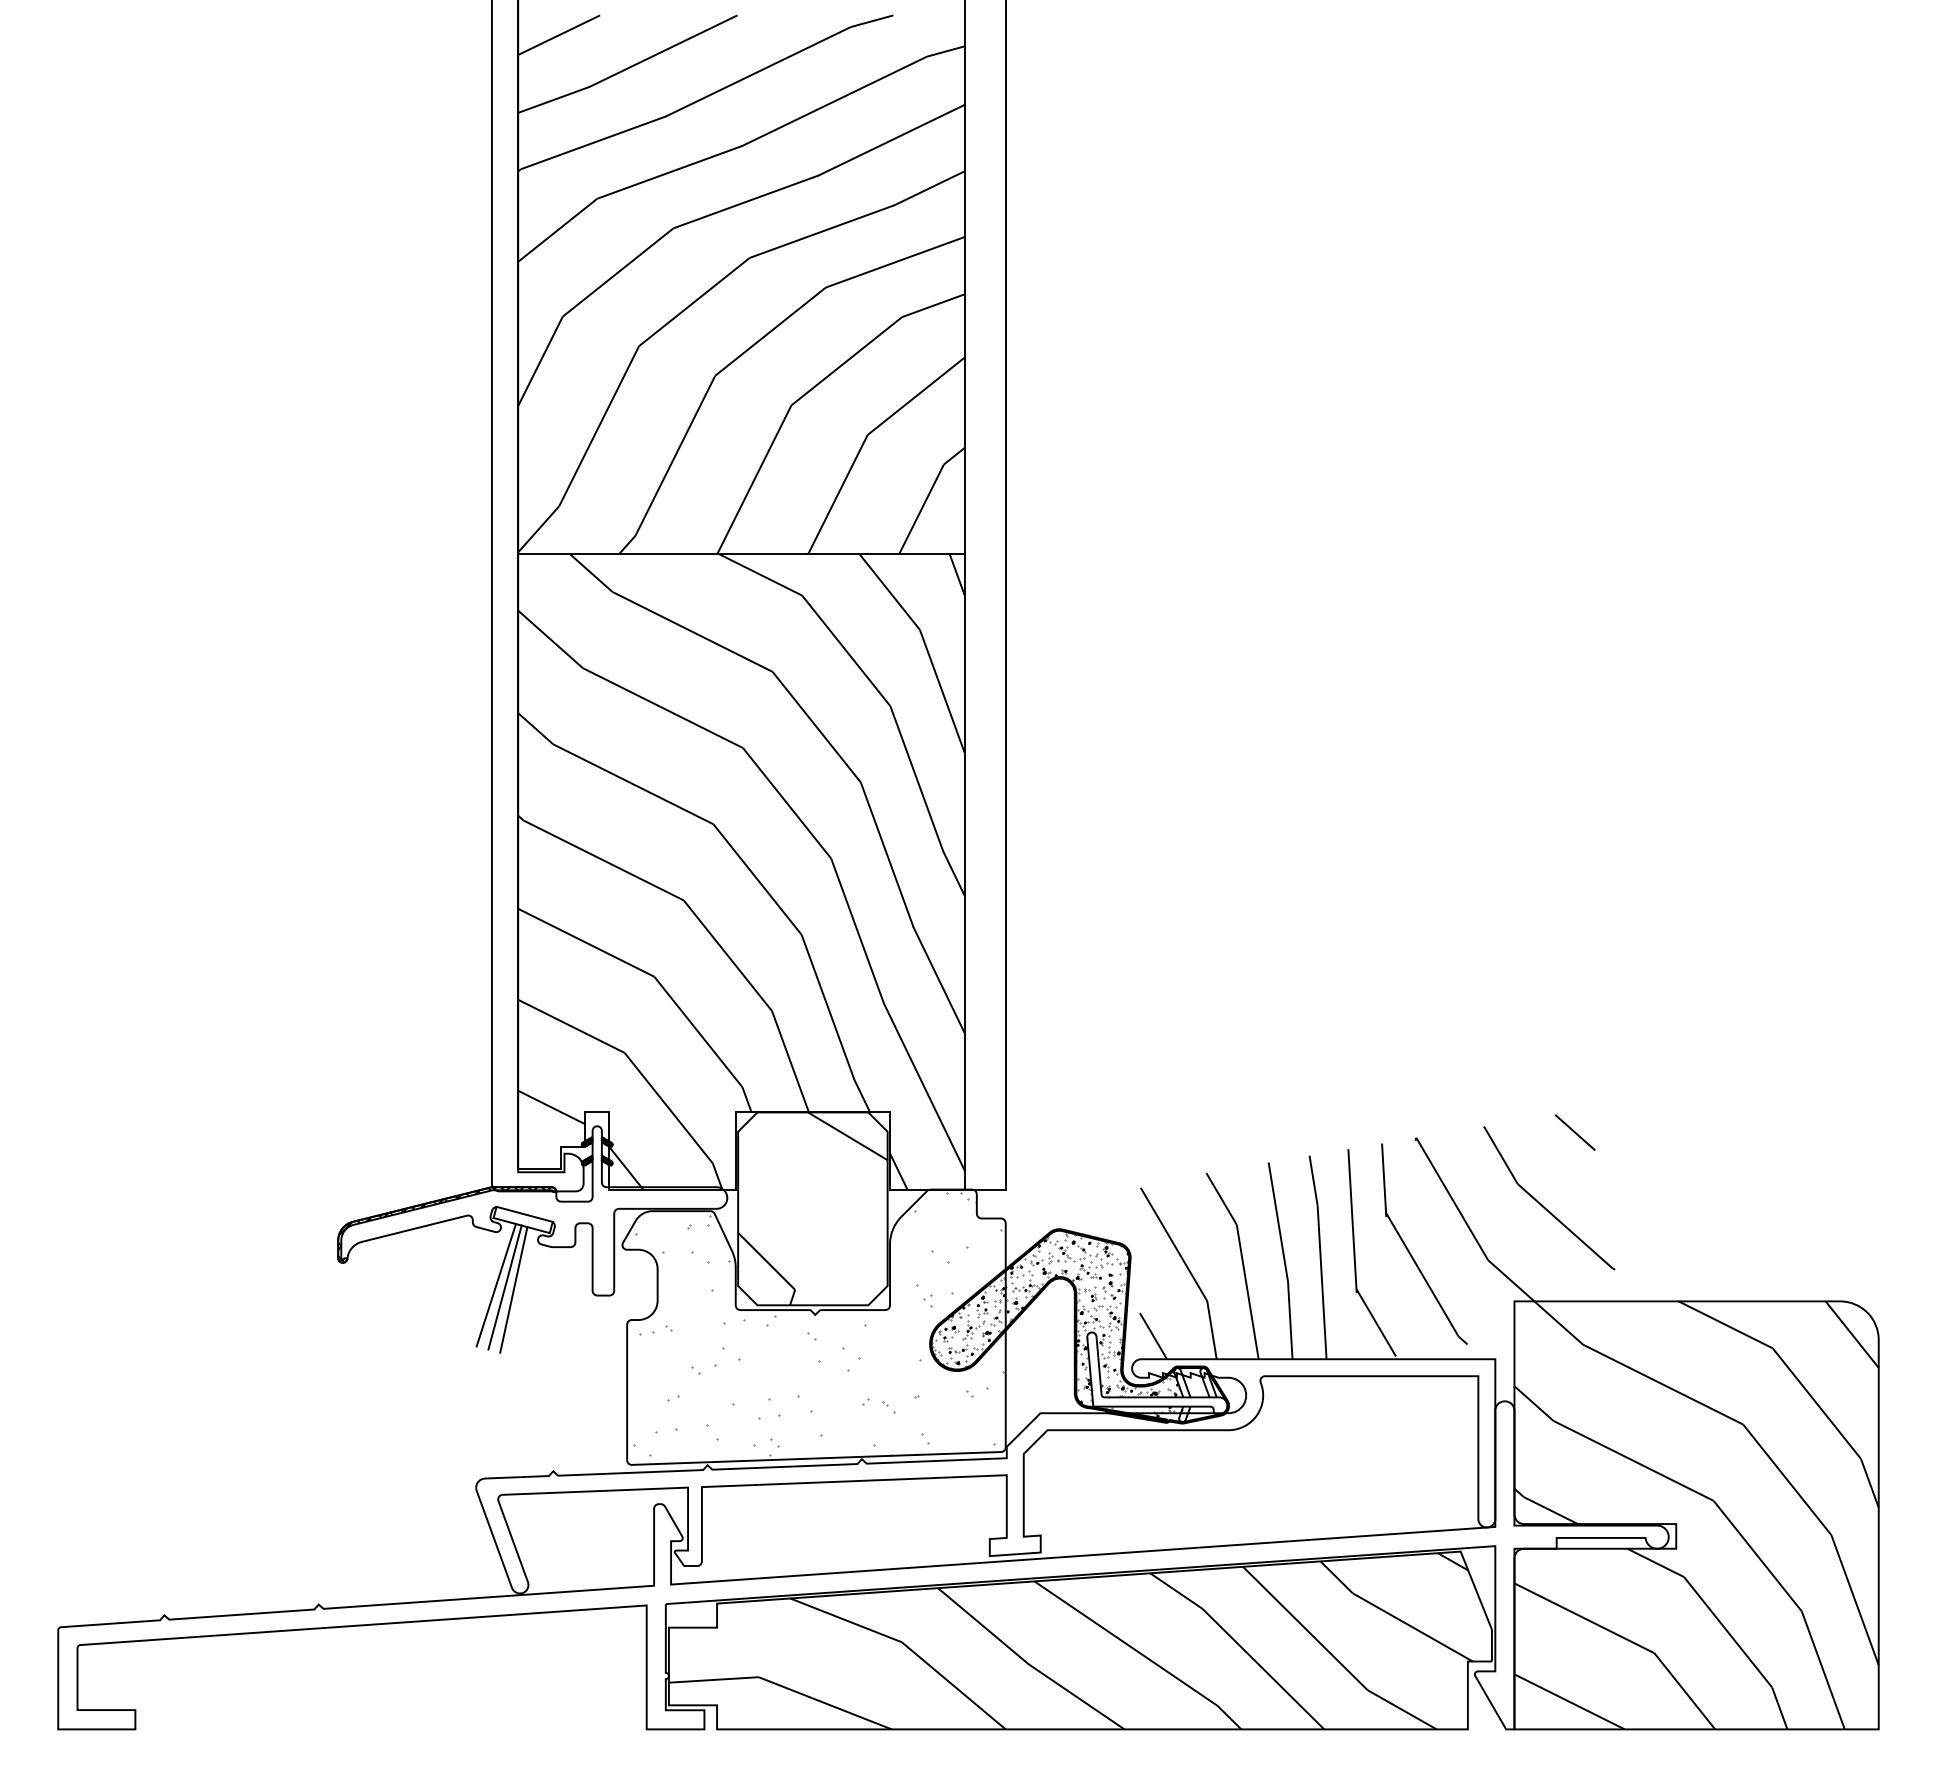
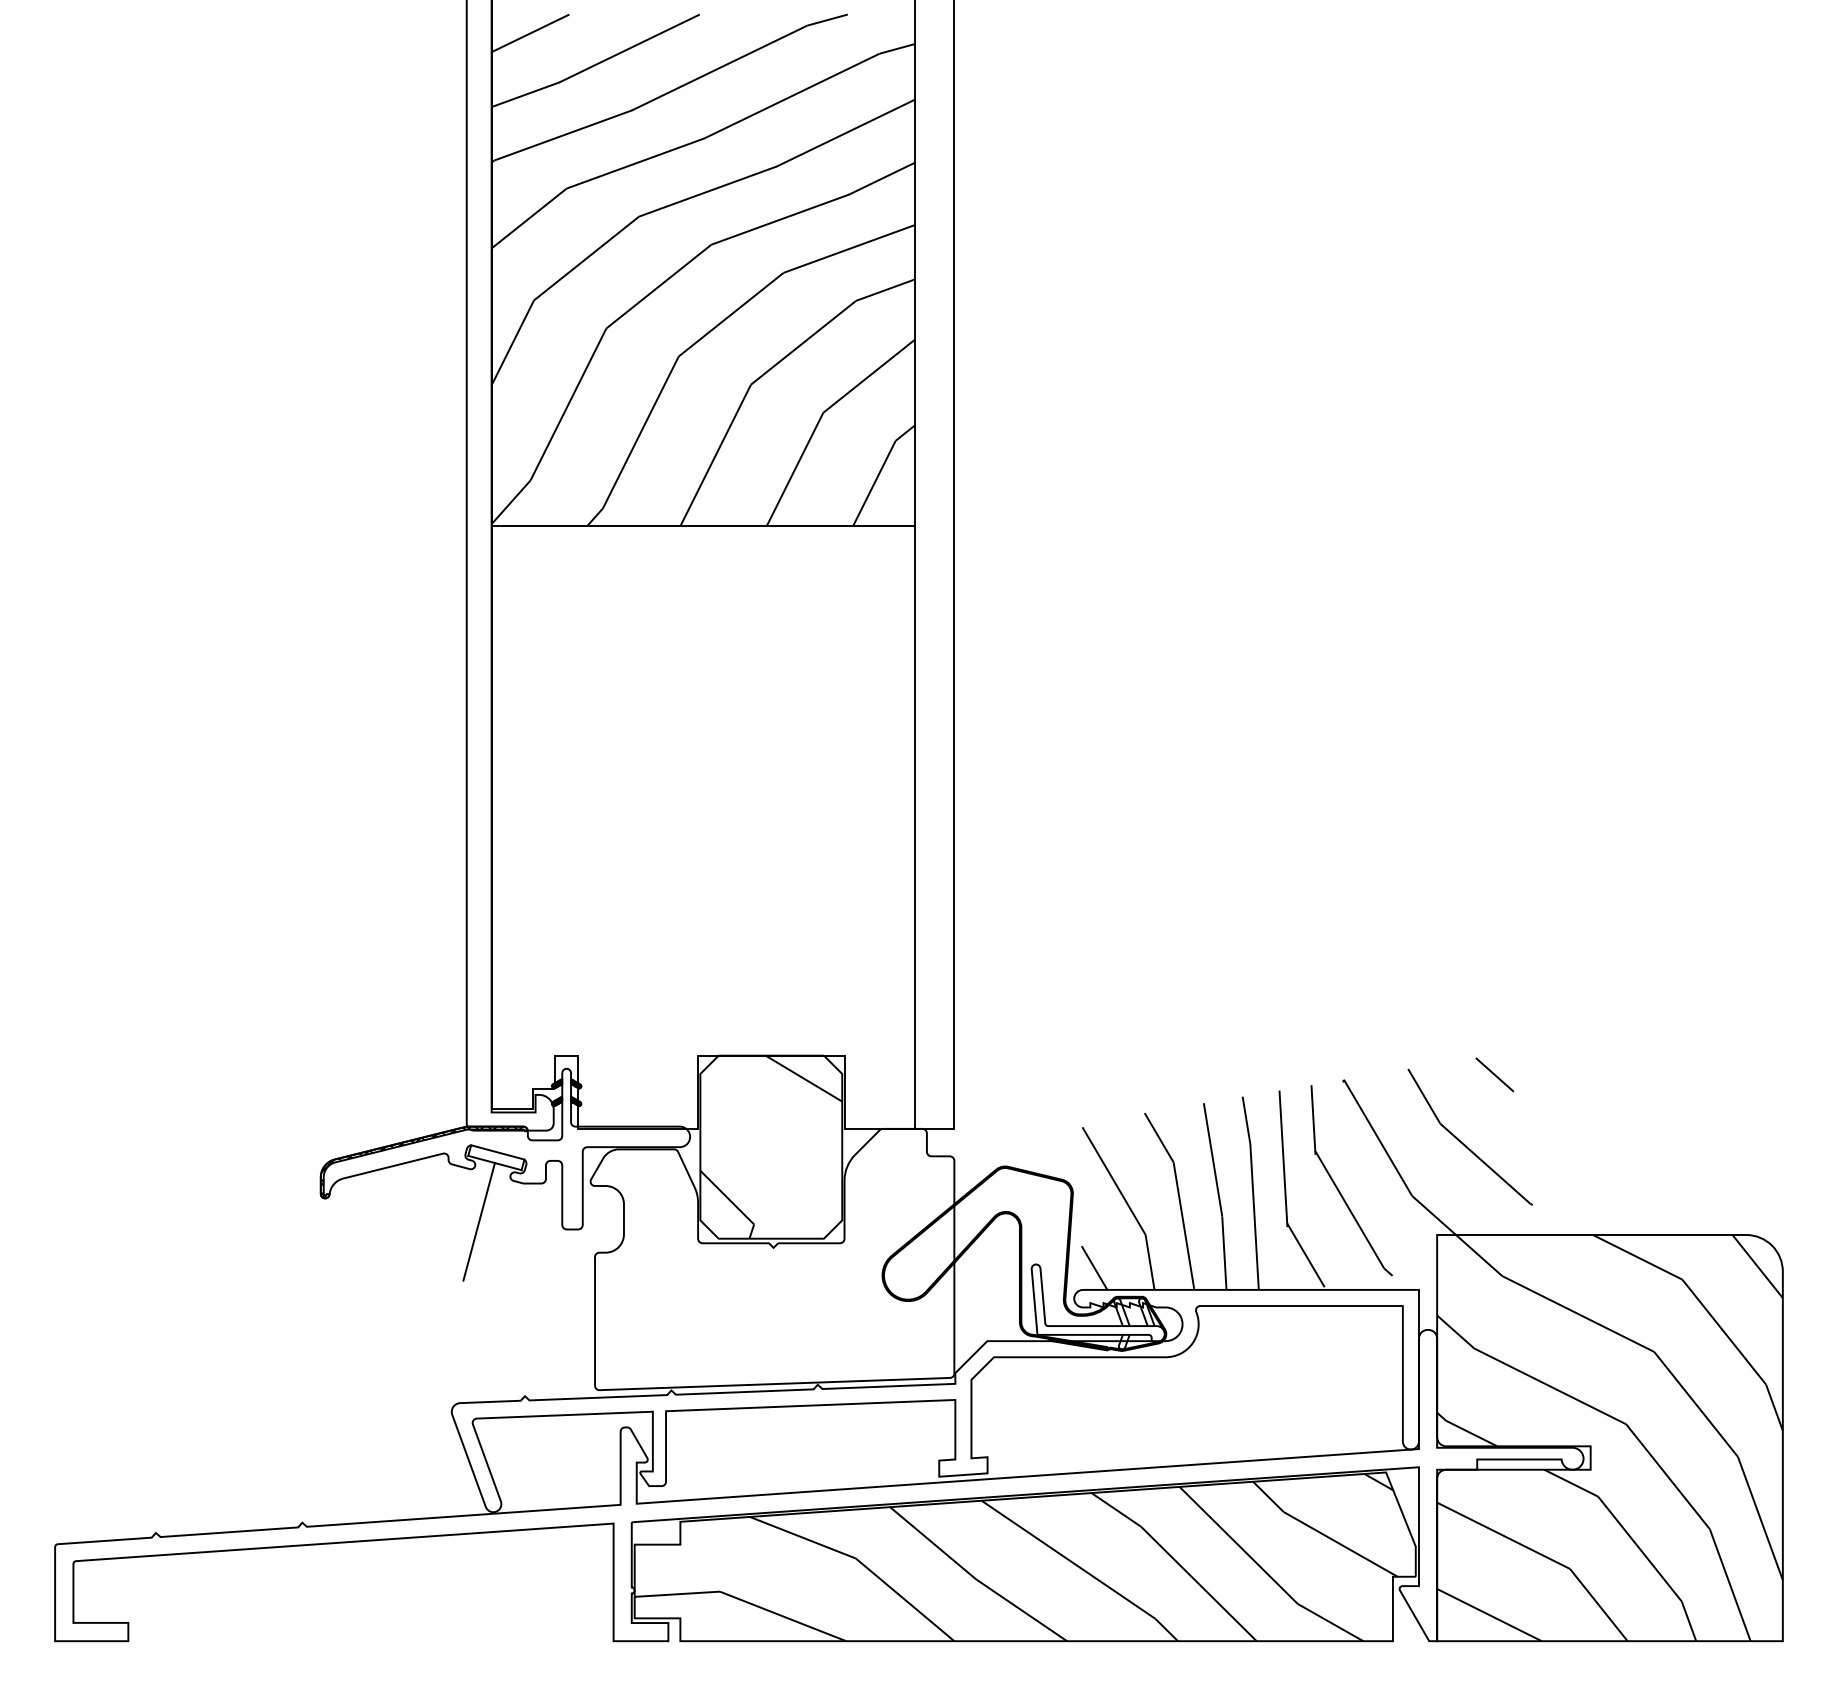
hatch: (741, 870) -> (703, 826), removed
line: (495, 1285) -> (470, 1219), removed
line: (513, 1289) -> (487, 1223), removed
hatch: (818, 1324) -> (776, 1256), removed
hatch: (1056, 1327) -> (1002, 1259), removed

